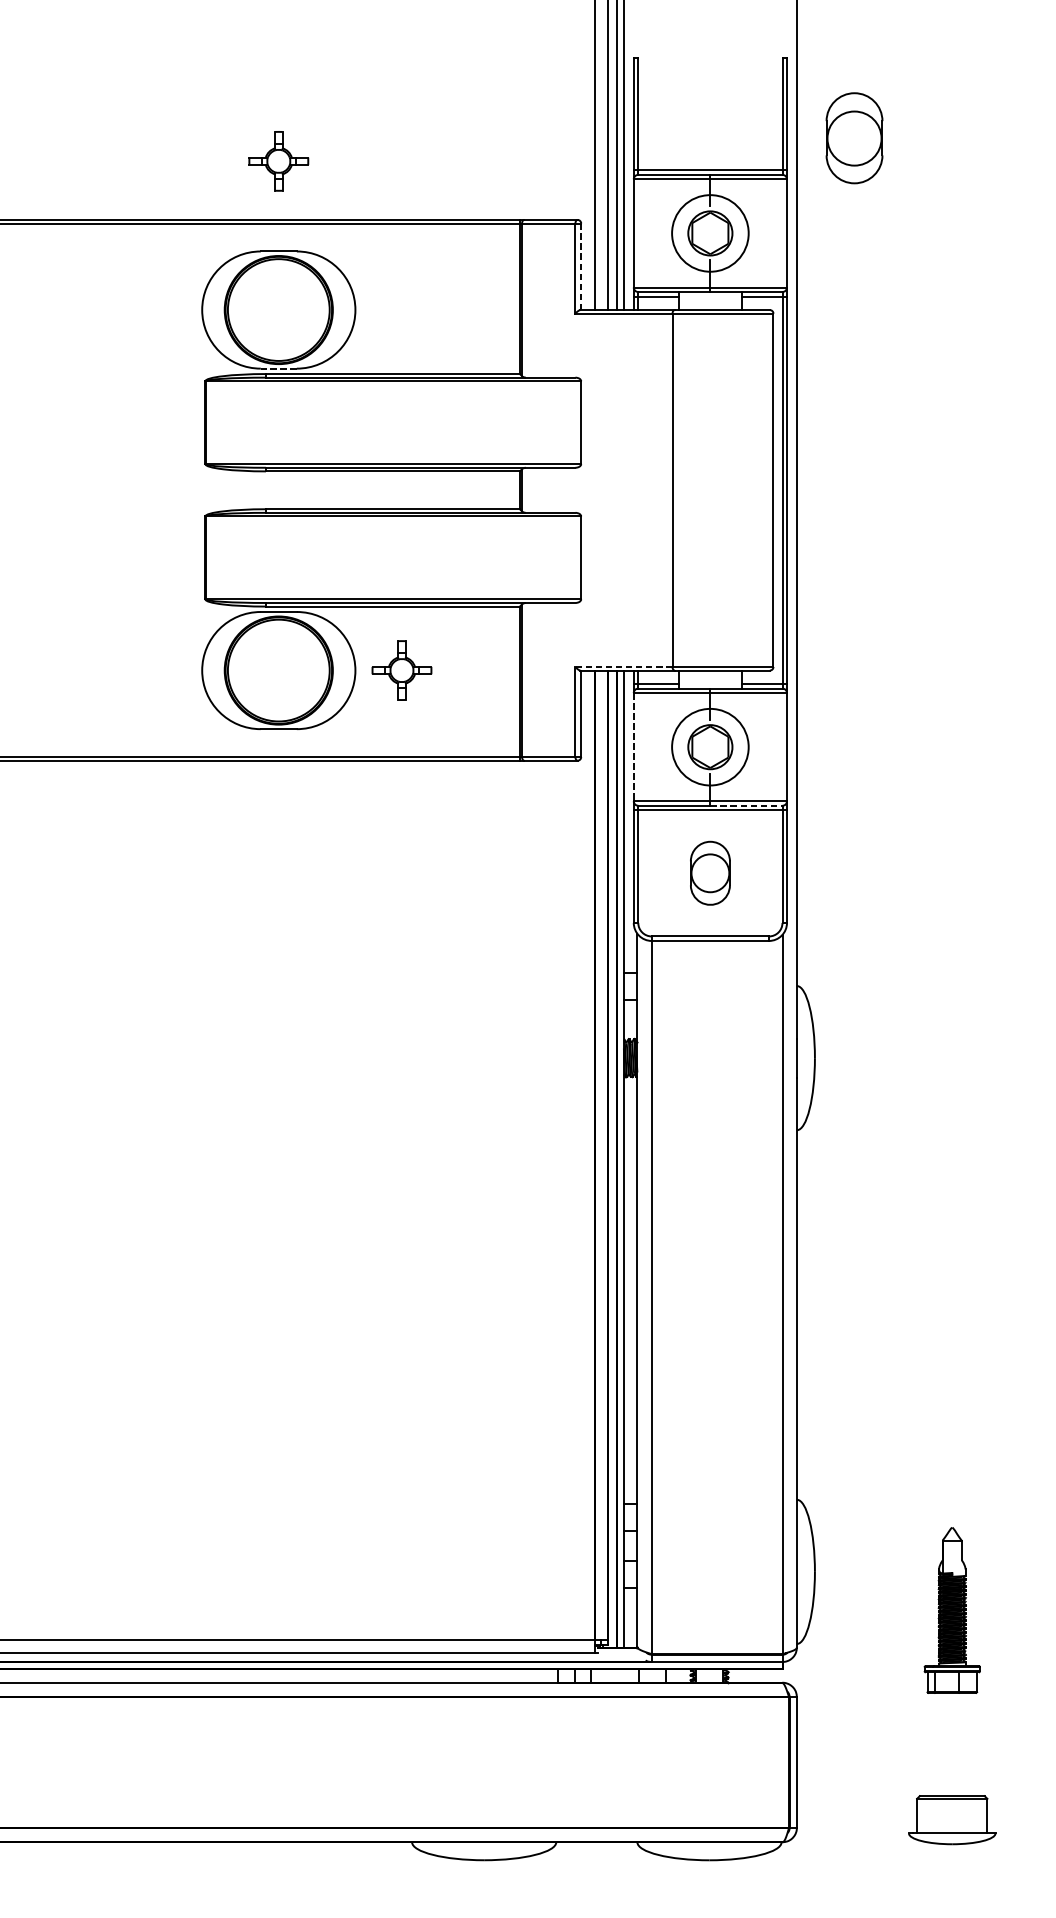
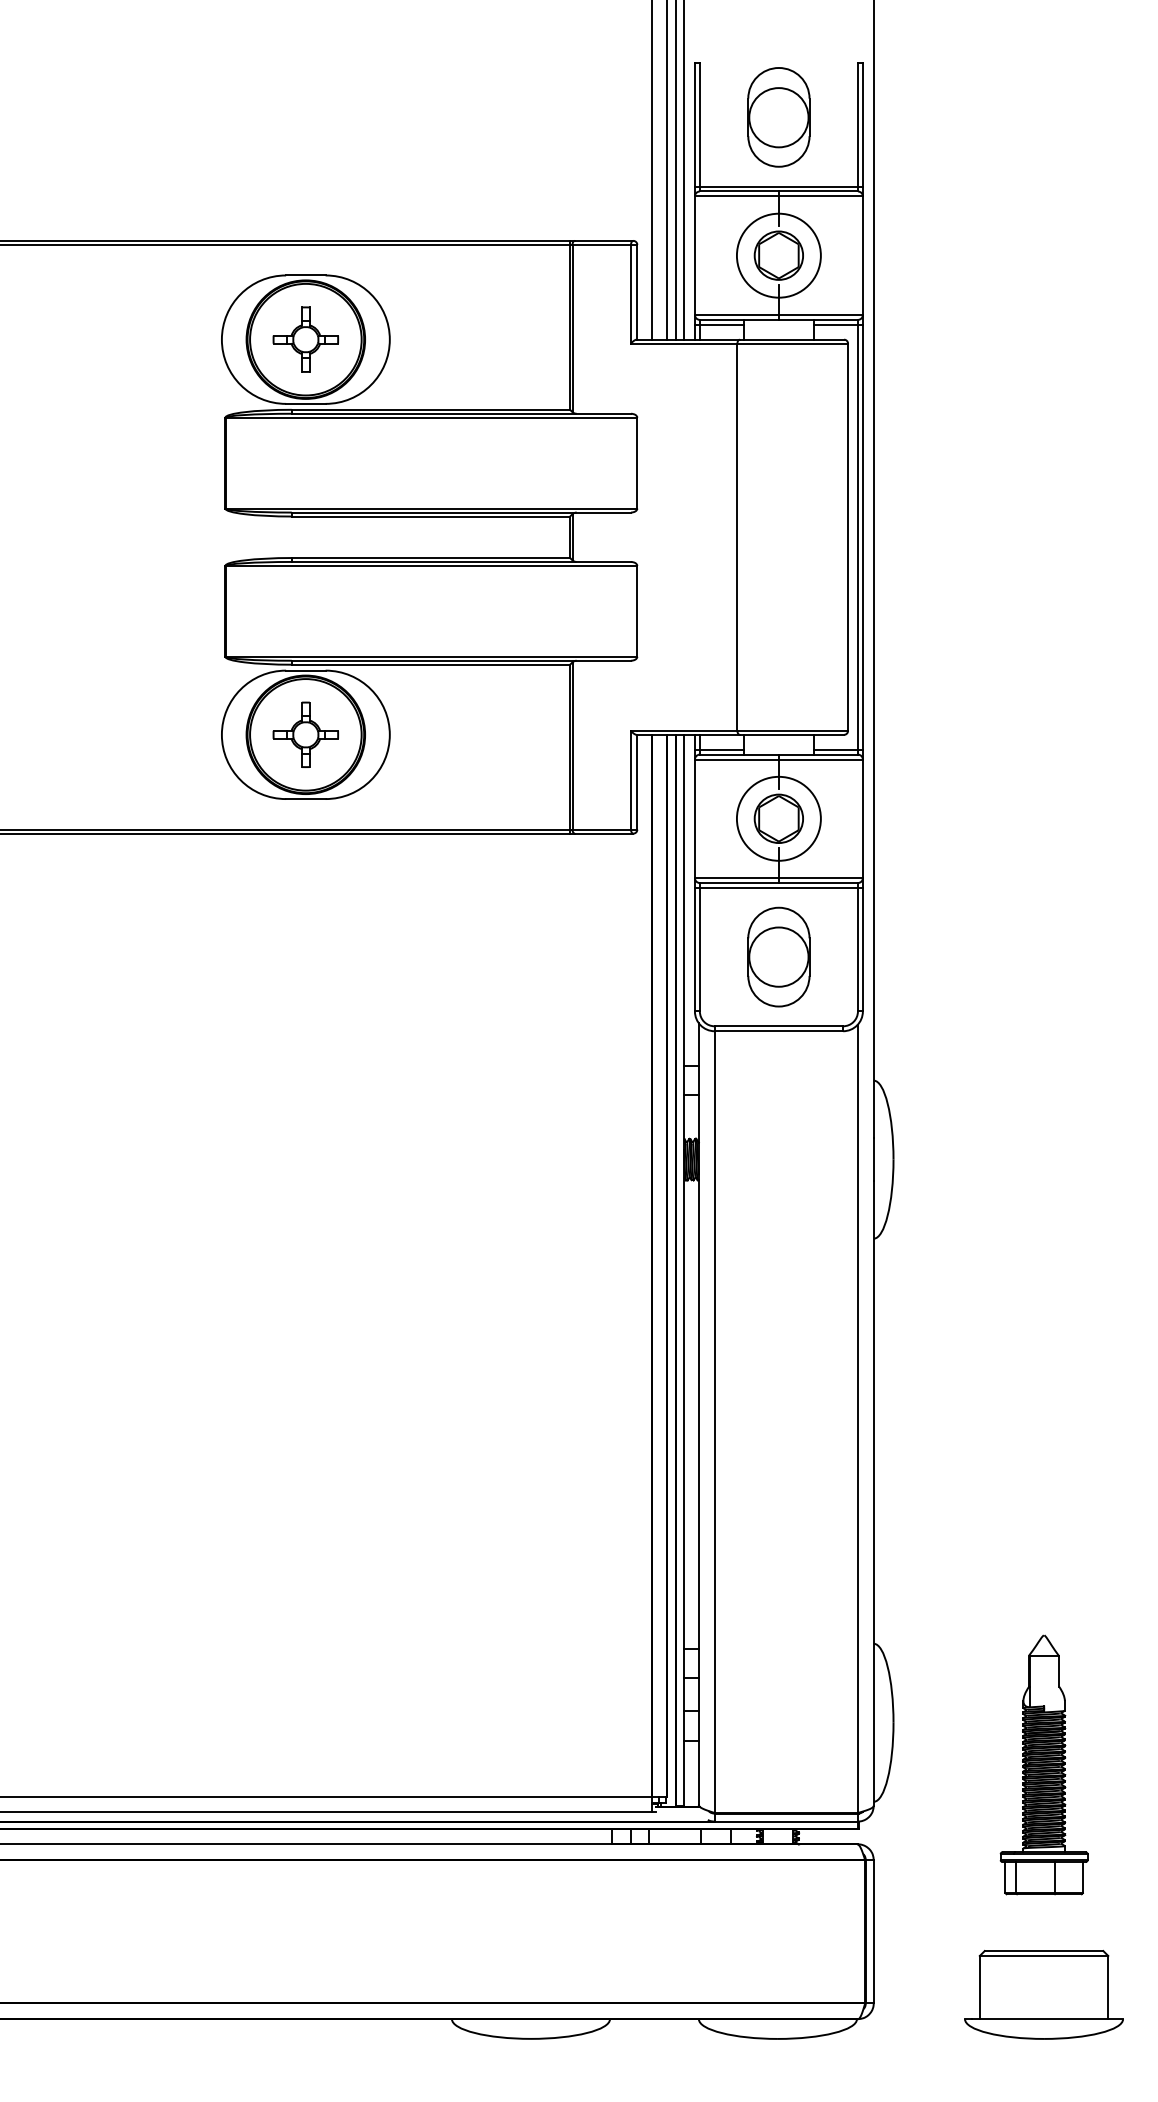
part: (854, 138) -> (778, 117), moved
part: (278, 161) -> (305, 339), moved
line: (581, 266) -> (637, 291), dashed -> solid
line: (278, 368) -> (305, 403), dashed -> solid
line: (623, 666) -> (683, 730), dashed -> solid
part: (401, 670) -> (305, 734), moved
line: (633, 747) -> (694, 819), dashed -> solid
line: (746, 806) -> (818, 883), dashed -> solid
part: (710, 872) -> (778, 956), size x1.43
part: (951, 1609) -> (1043, 1764), size x1.43
part: (951, 1819) -> (1043, 1994), size x1.67

